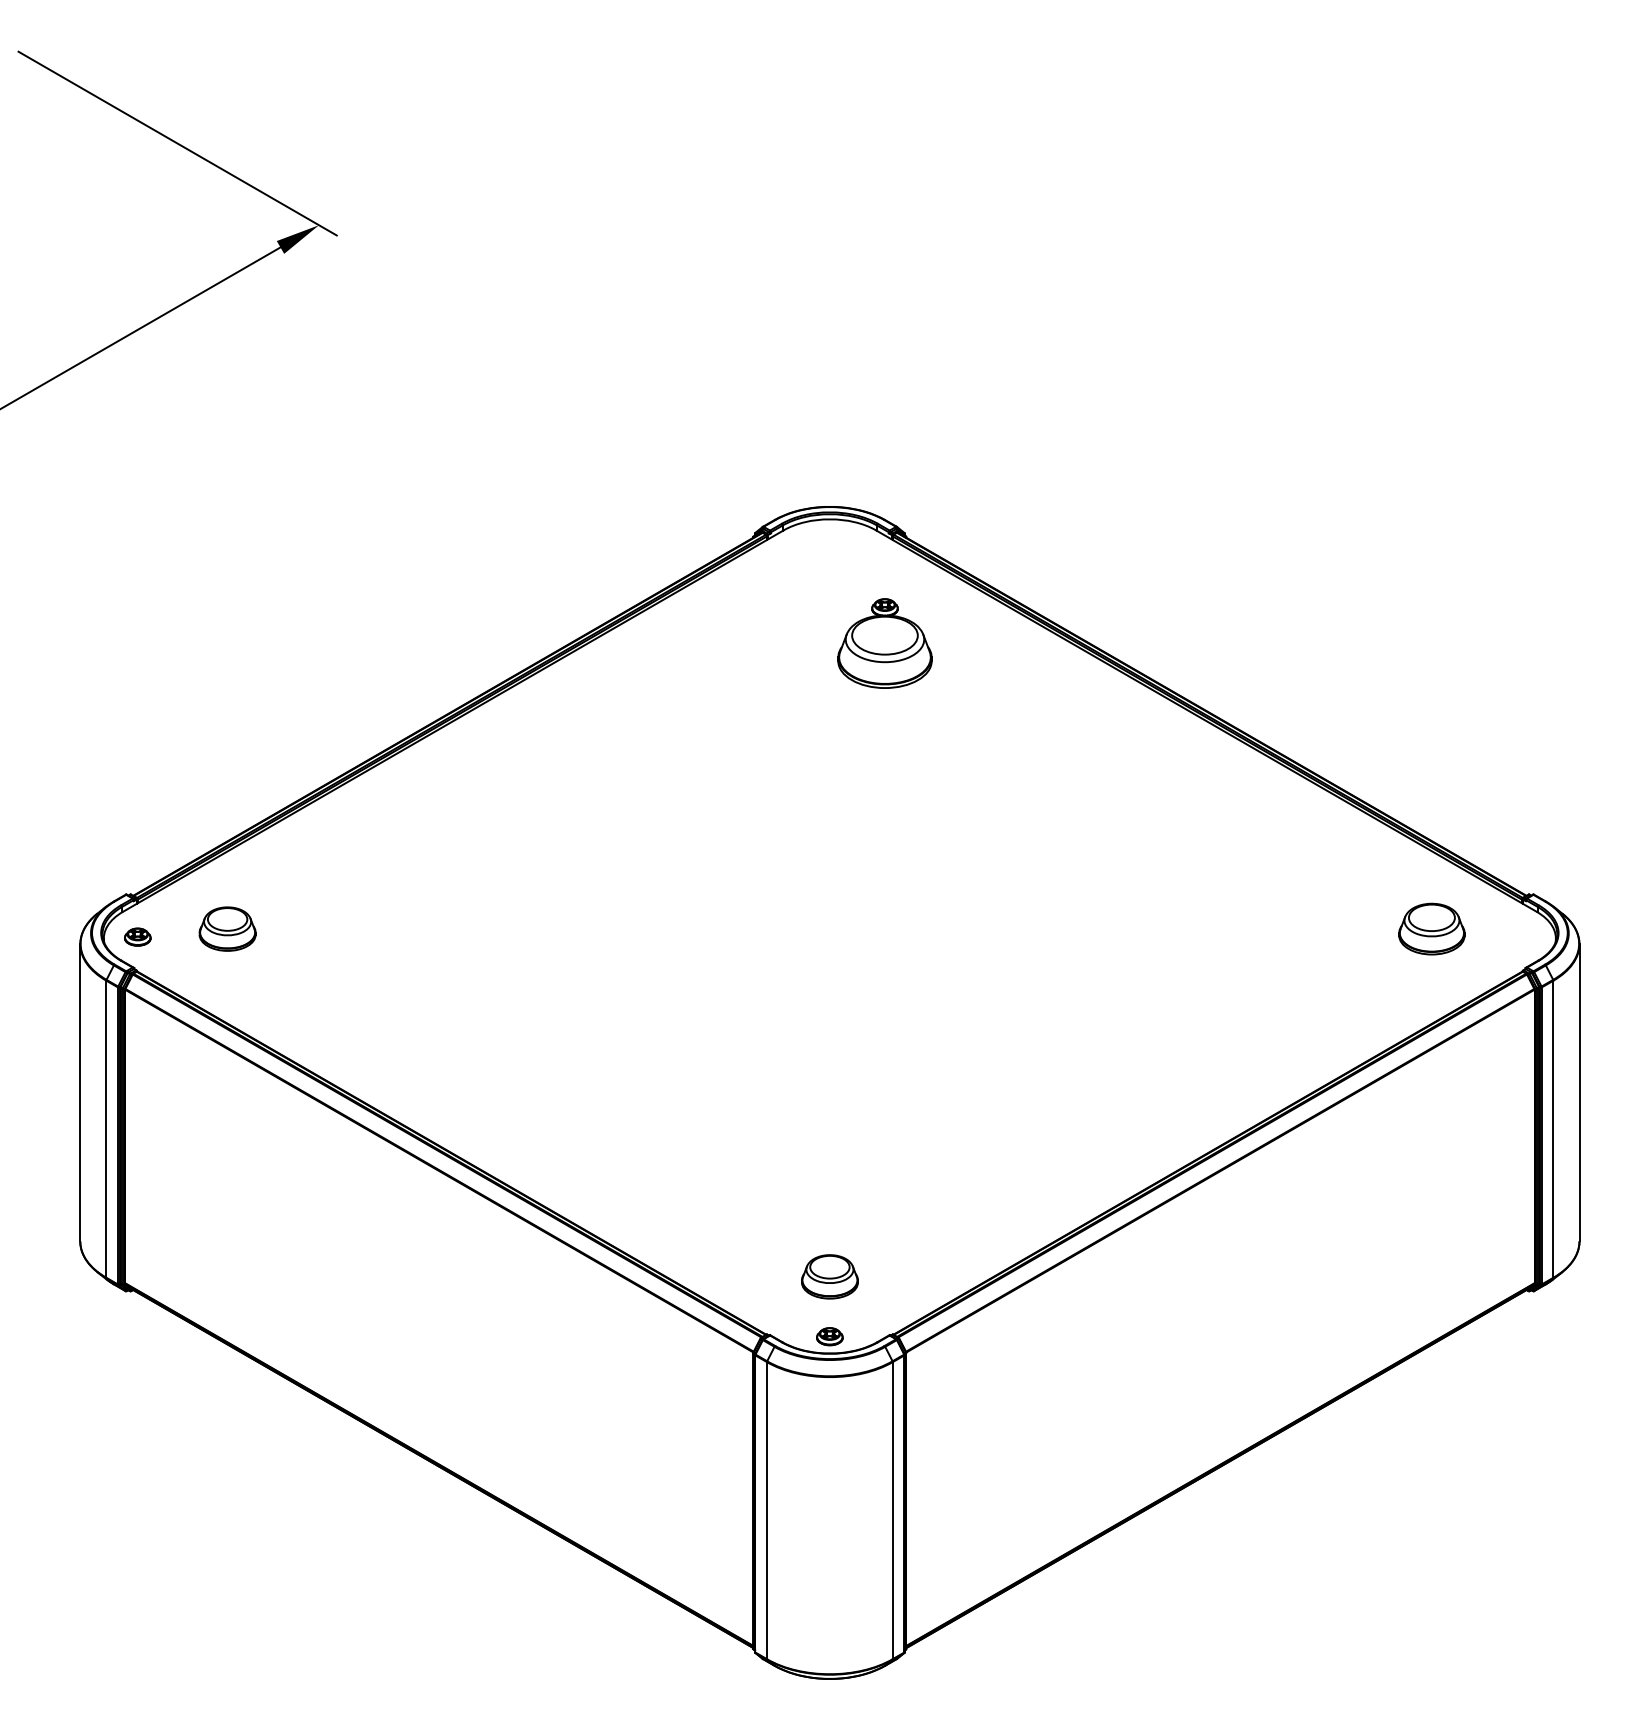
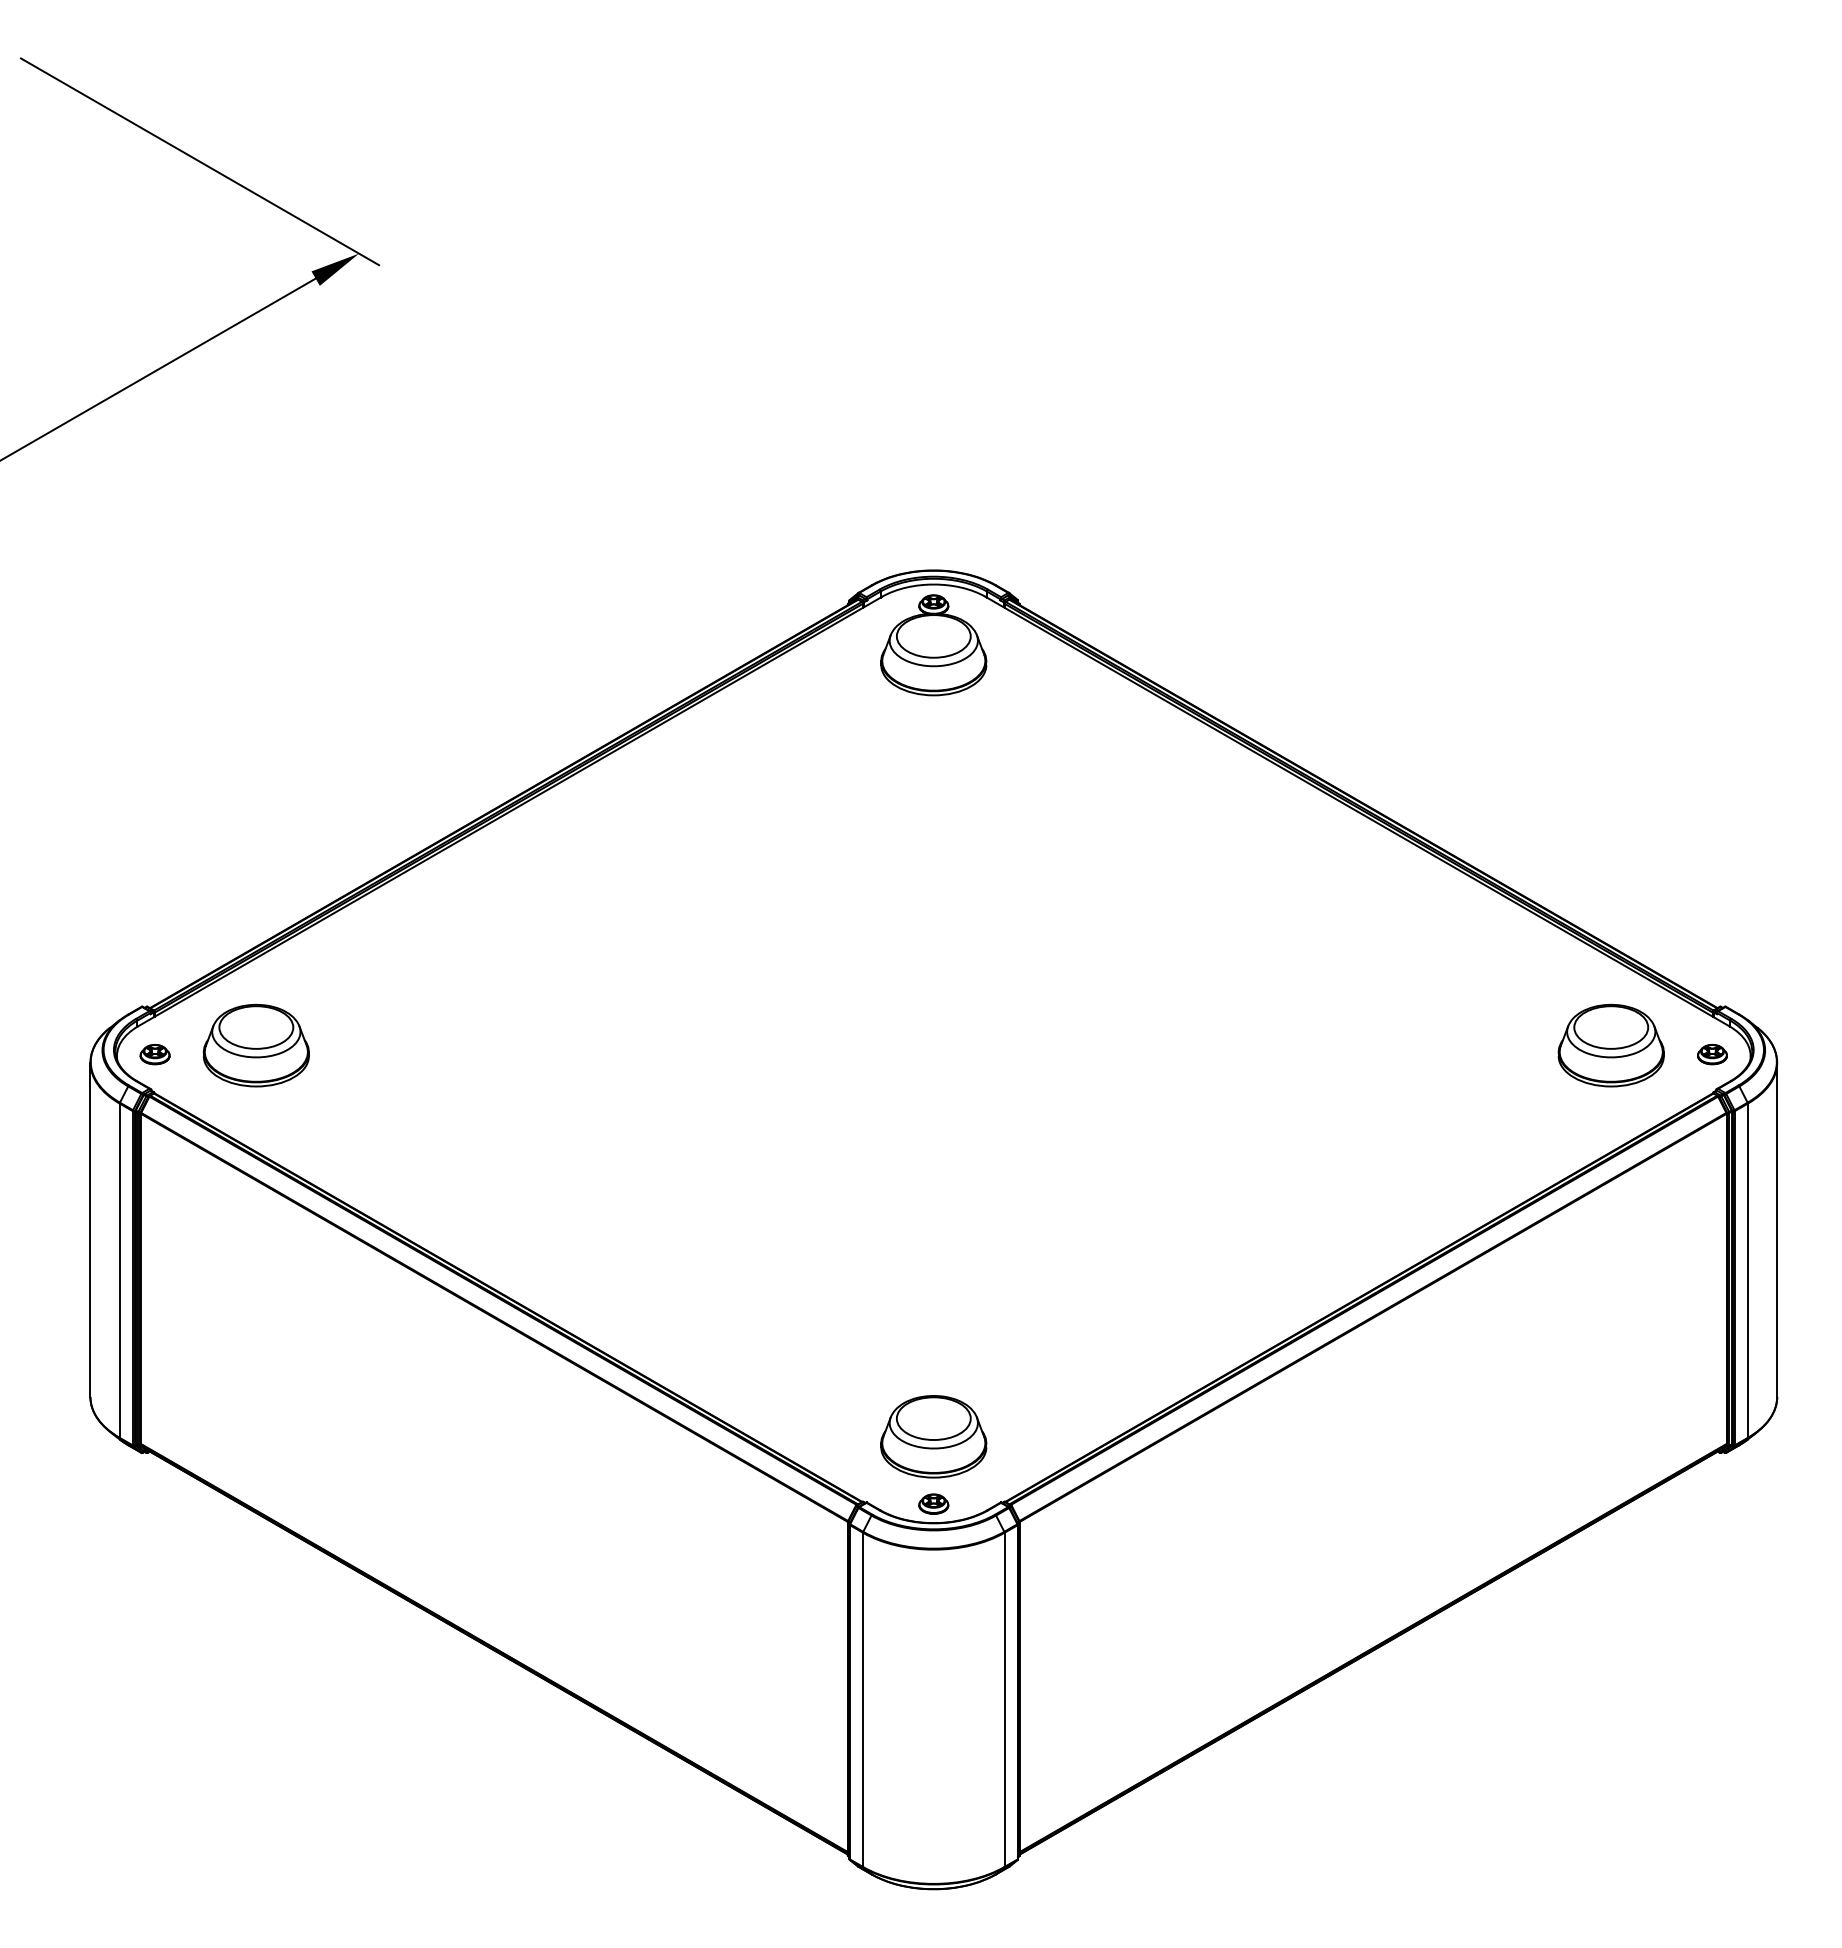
part: (884, 643) -> (933, 645), moved
part: (227, 929) -> (255, 1045), size x1.67
part: (1431, 929) -> (1610, 1045), size x1.43
part: (1521, 937) -> (1712, 1054), added
part: (829, 1276) -> (933, 1436), size x1.67

